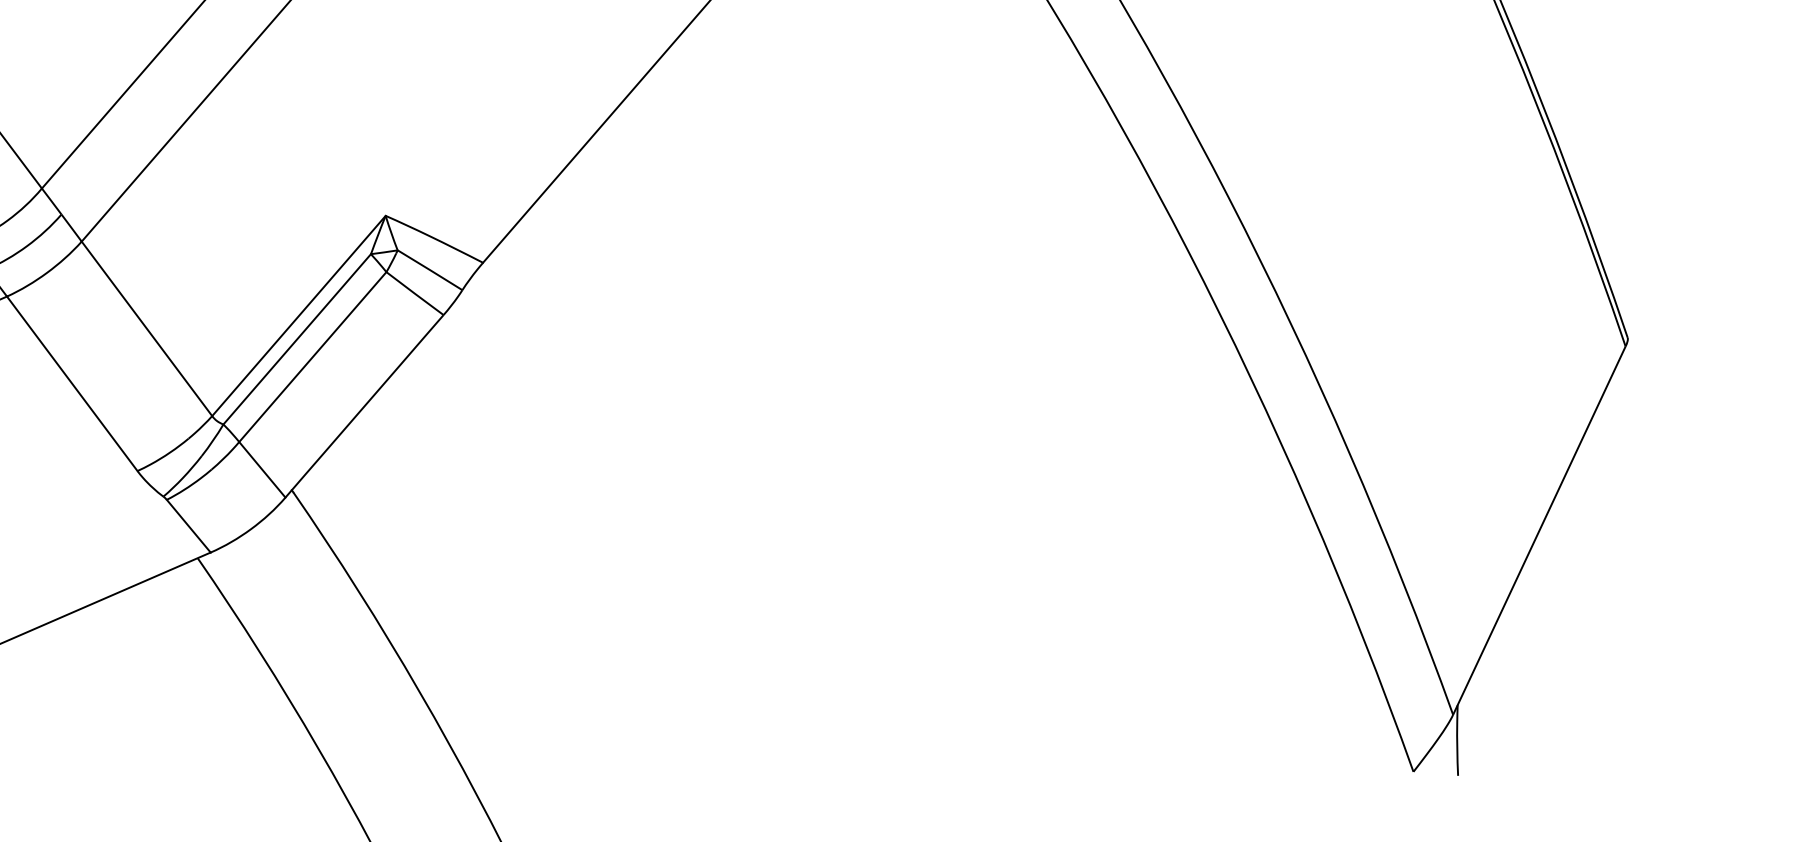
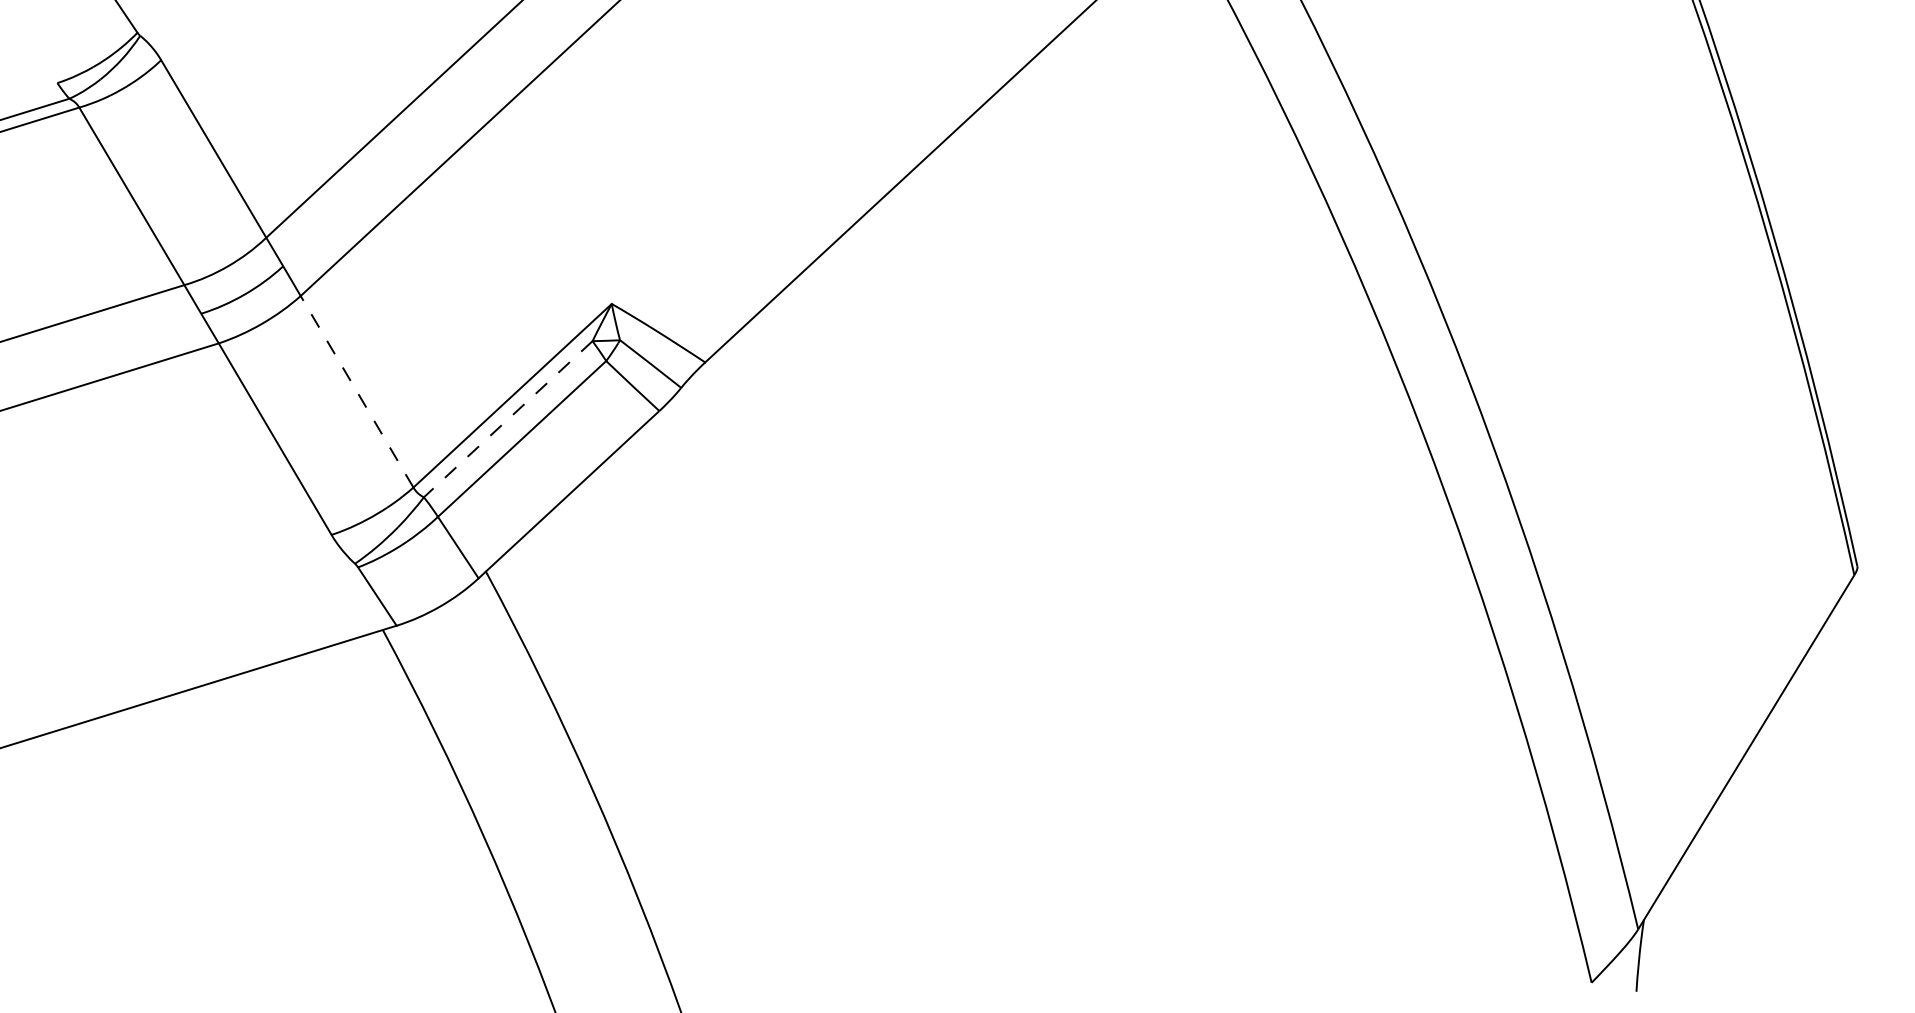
line: (146, 328) -> (356, 391), solid -> dashed
line: (297, 339) -> (508, 419), solid -> dashed

